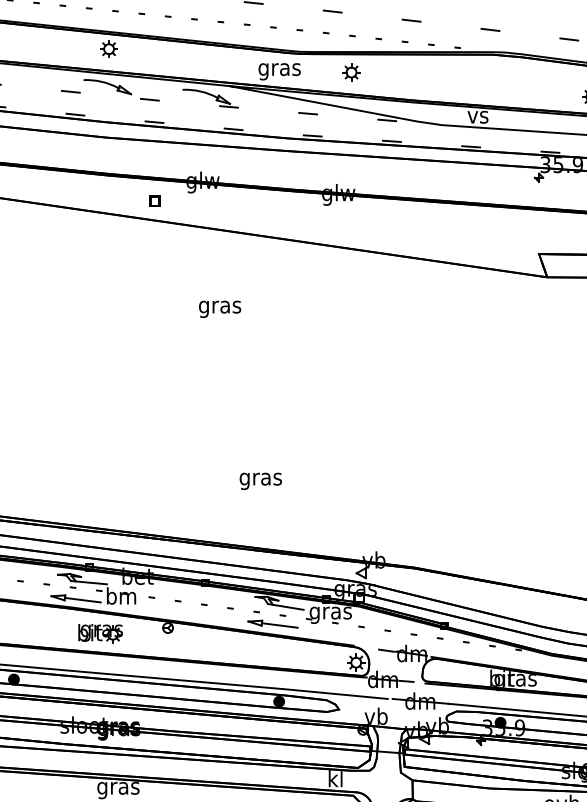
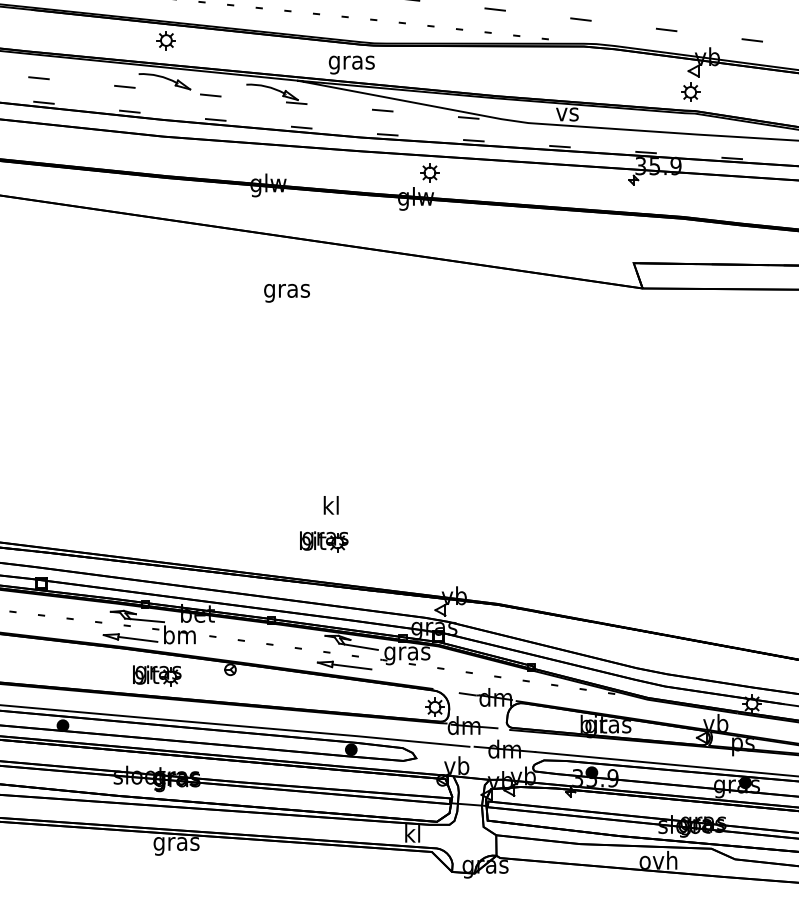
part: (351, 72) -> (429, 172), moved
part: (154, 200) -> (215, 205), removed
text: (219, 309) -> (286, 293), moved
text: (260, 478) -> (331, 507), gras -> kl
part: (254, 510) -> (324, 541), added

